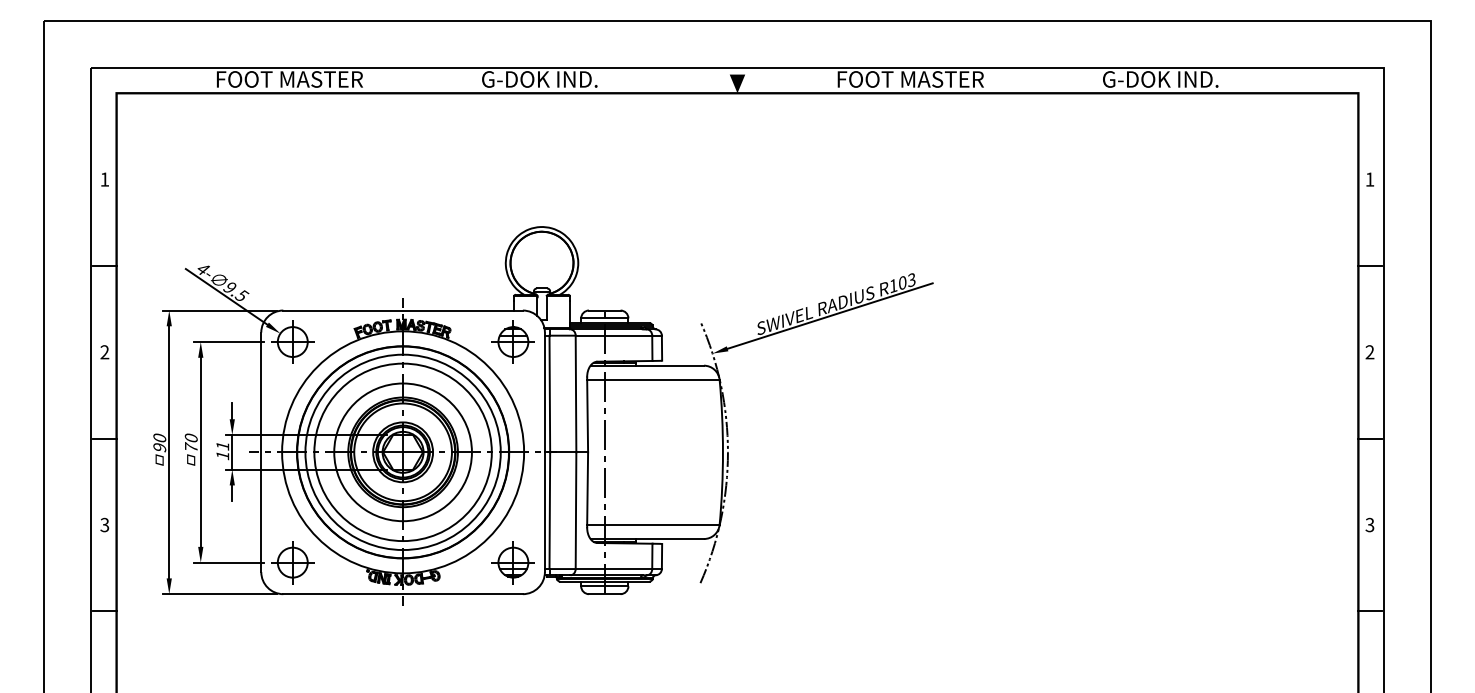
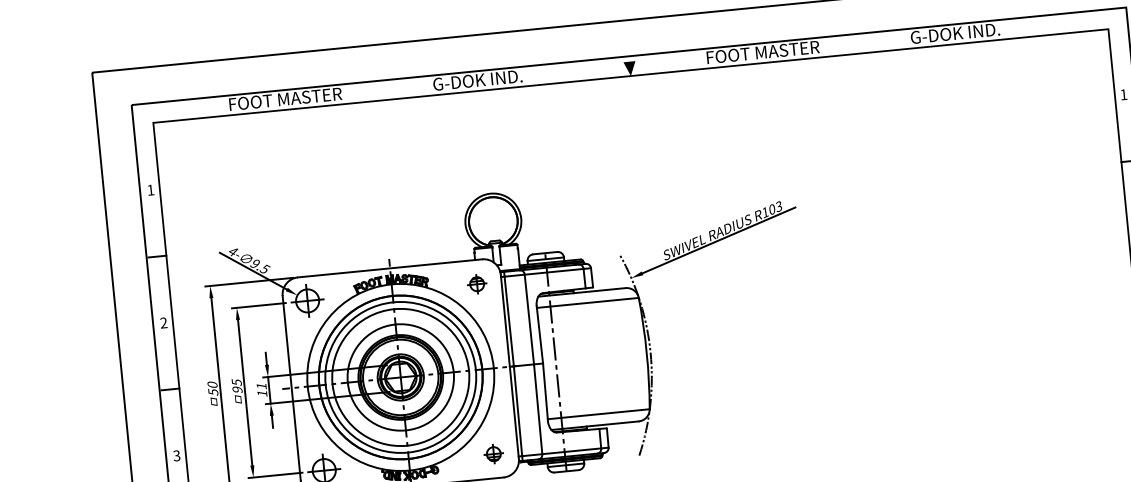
part: (512, 341) -> (476, 283), size x0.6
text: (190, 442) -> (236, 385), 70 -> 95
text: (159, 447) -> (213, 392), 90 -> 50
part: (512, 562) -> (493, 453), size x0.6

